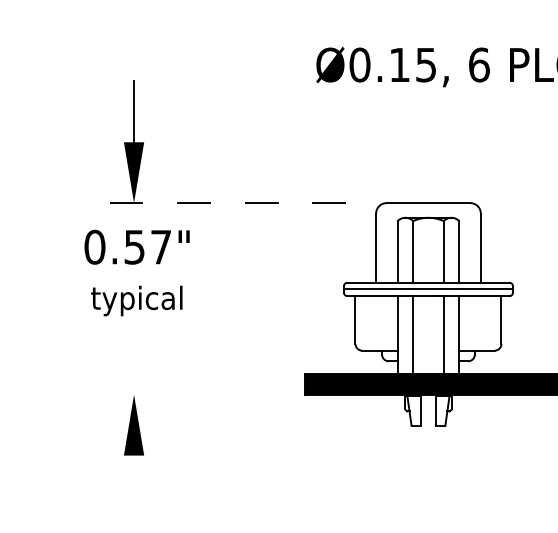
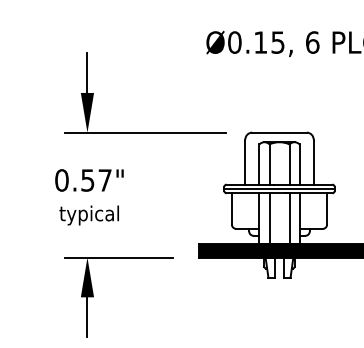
line: (223, 202) -> (145, 132), dashed -> solid
text: (137, 273) -> (89, 197), moved
line: (181, 394) -> (118, 257), added
line: (134, 486) -> (87, 317), added

